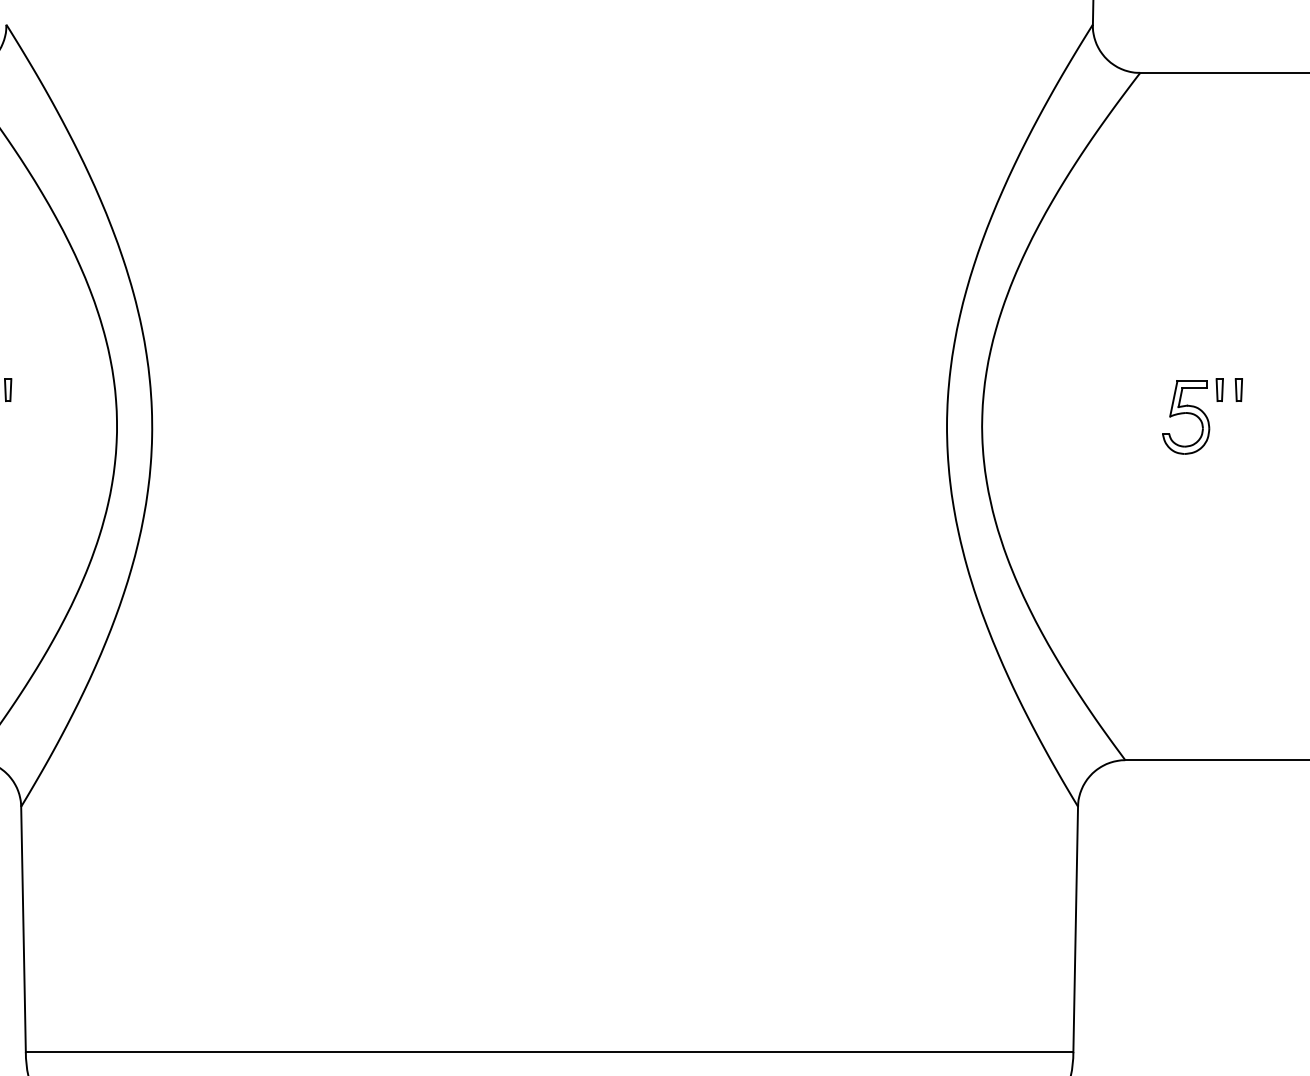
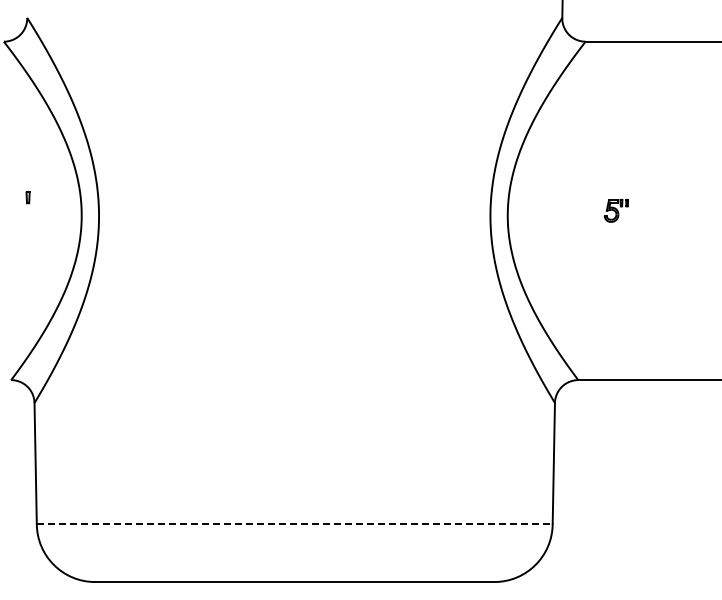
part: (1202, 415) -> (616, 210), size x0.6
line: (549, 1051) -> (294, 523), solid -> dashed

